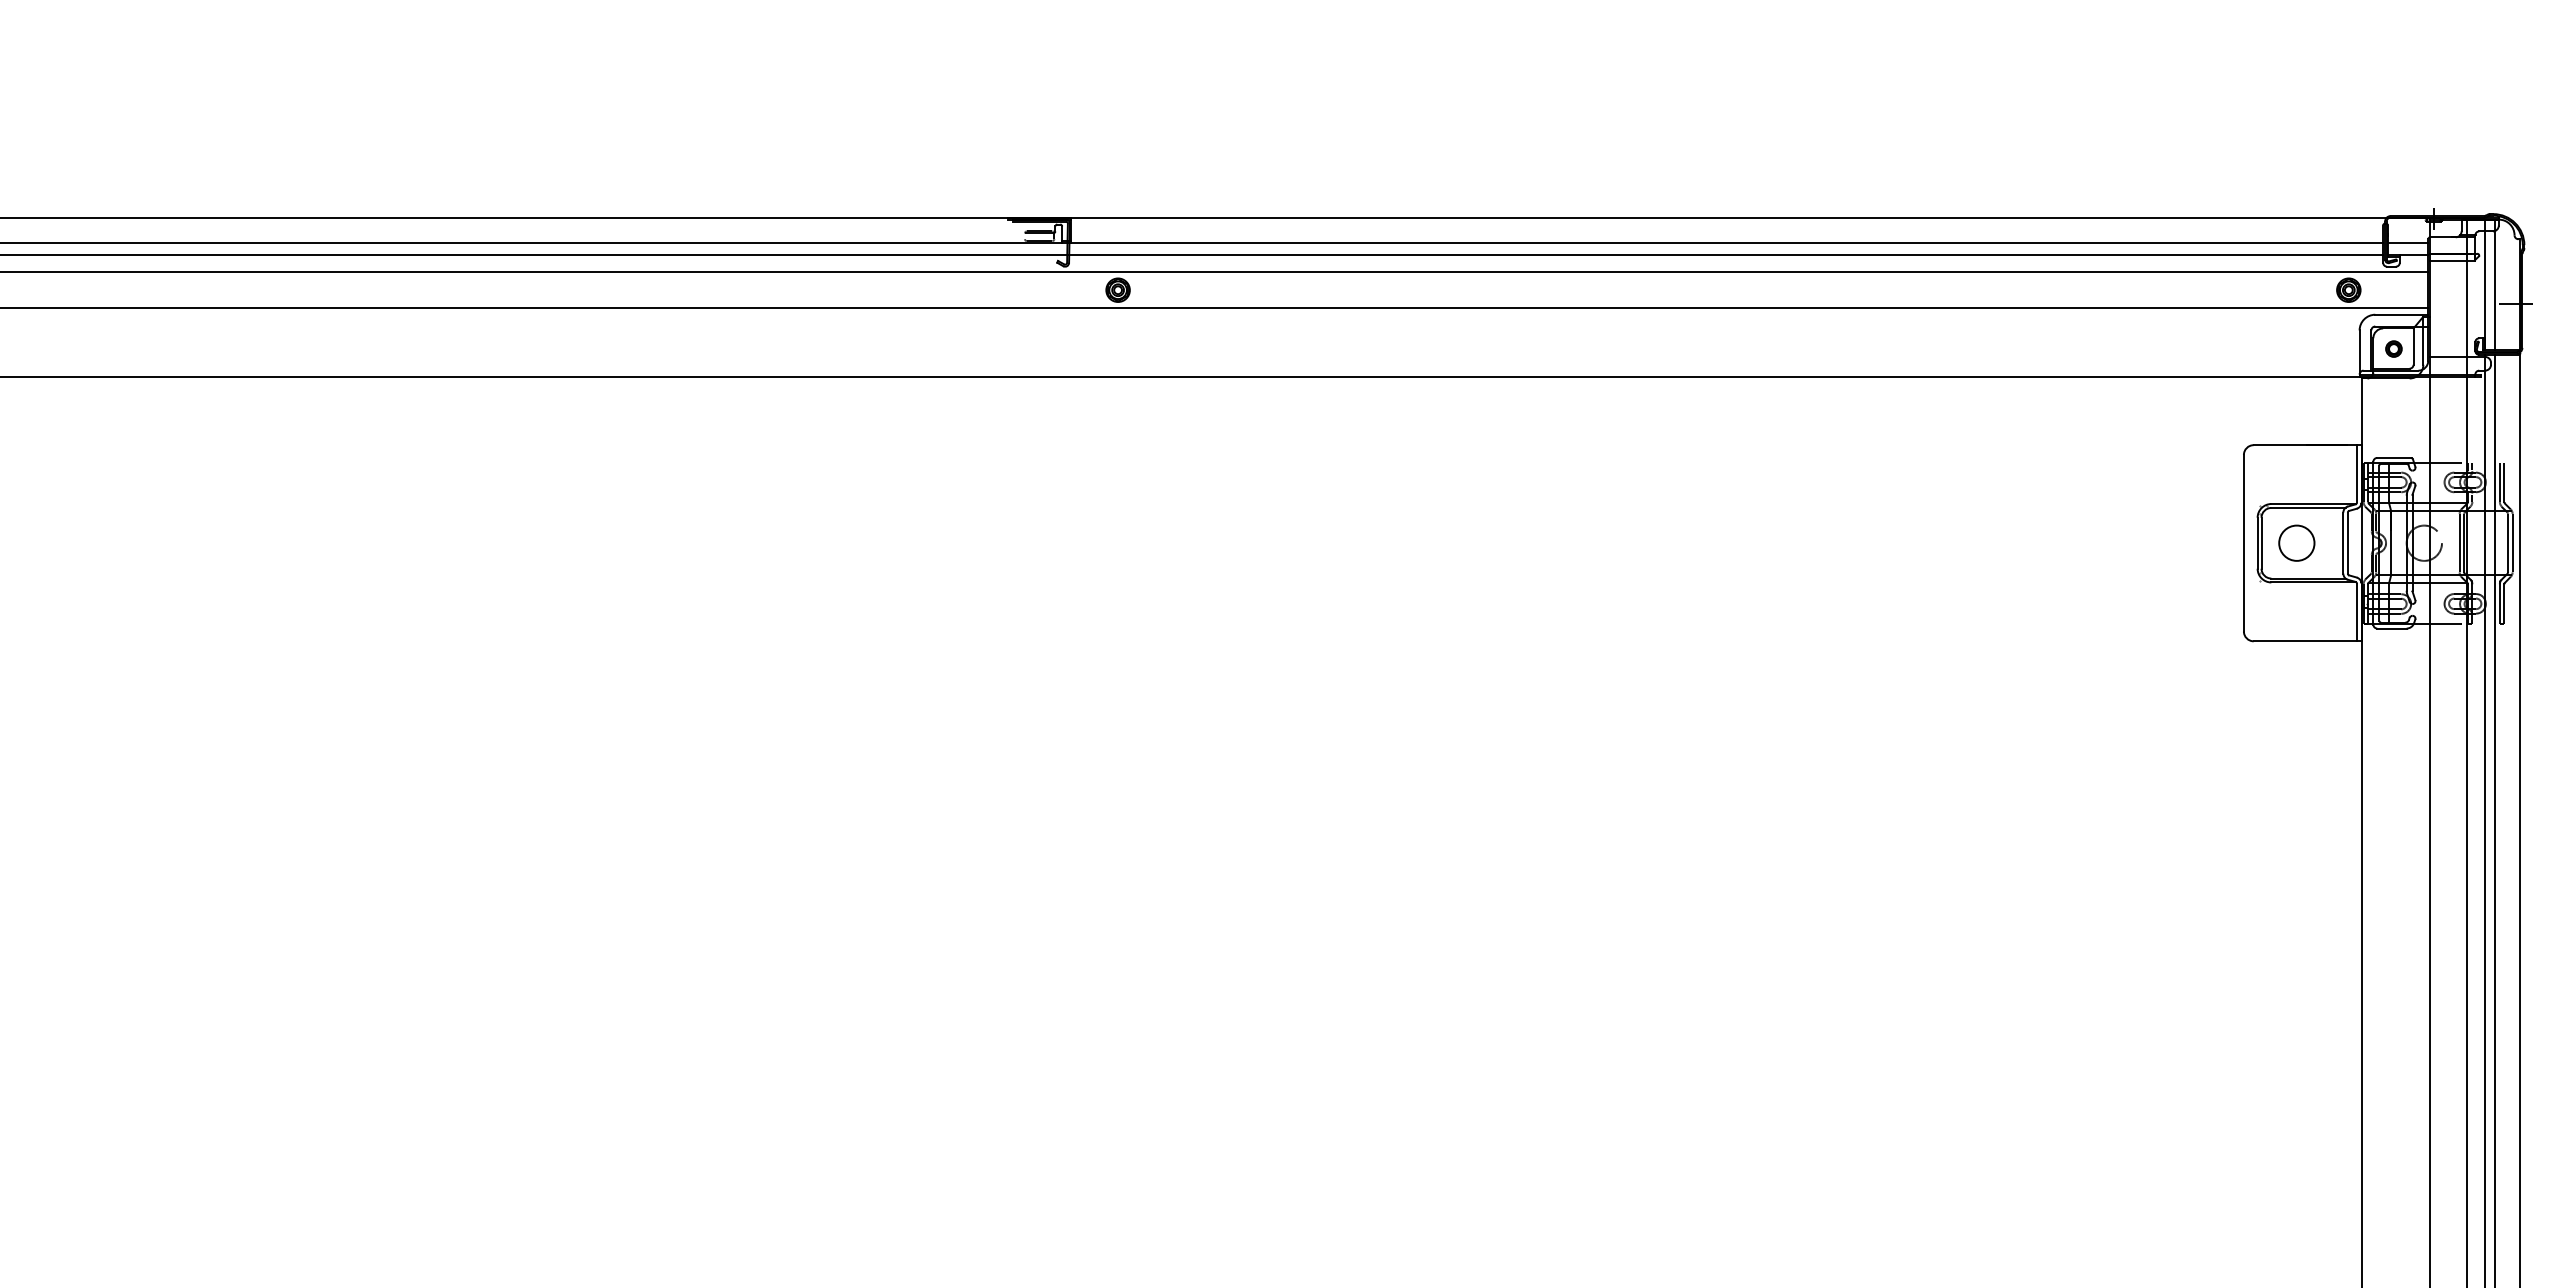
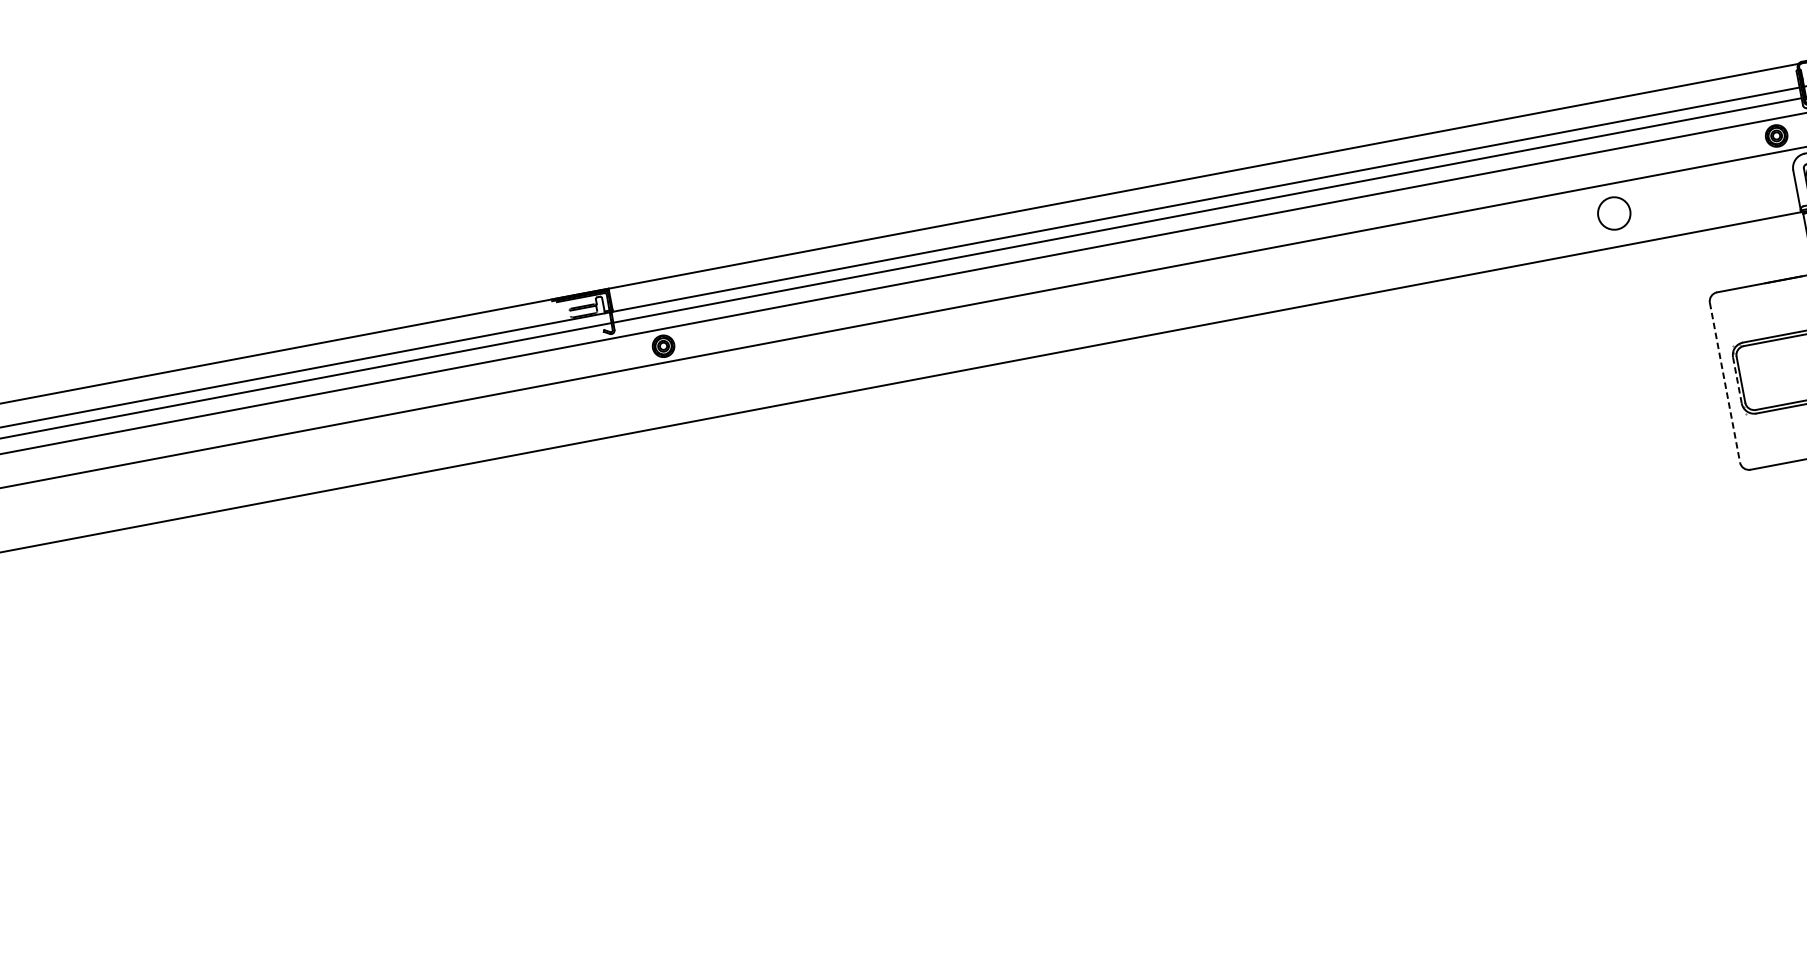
circle: (2296, 542) -> (1613, 212), moved
line: (2243, 543) -> (1724, 383), solid -> dashed
line: (2257, 543) -> (1737, 380), solid -> dashed

